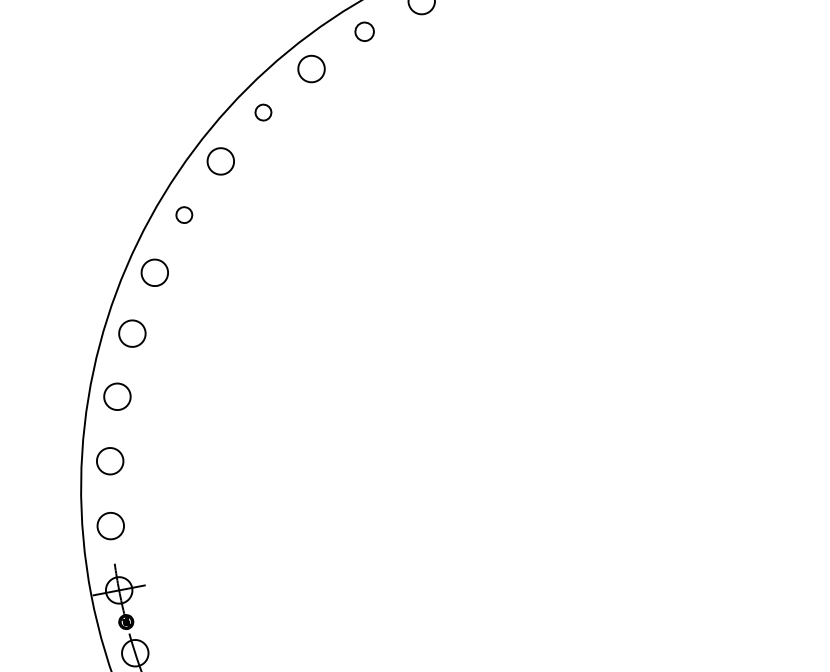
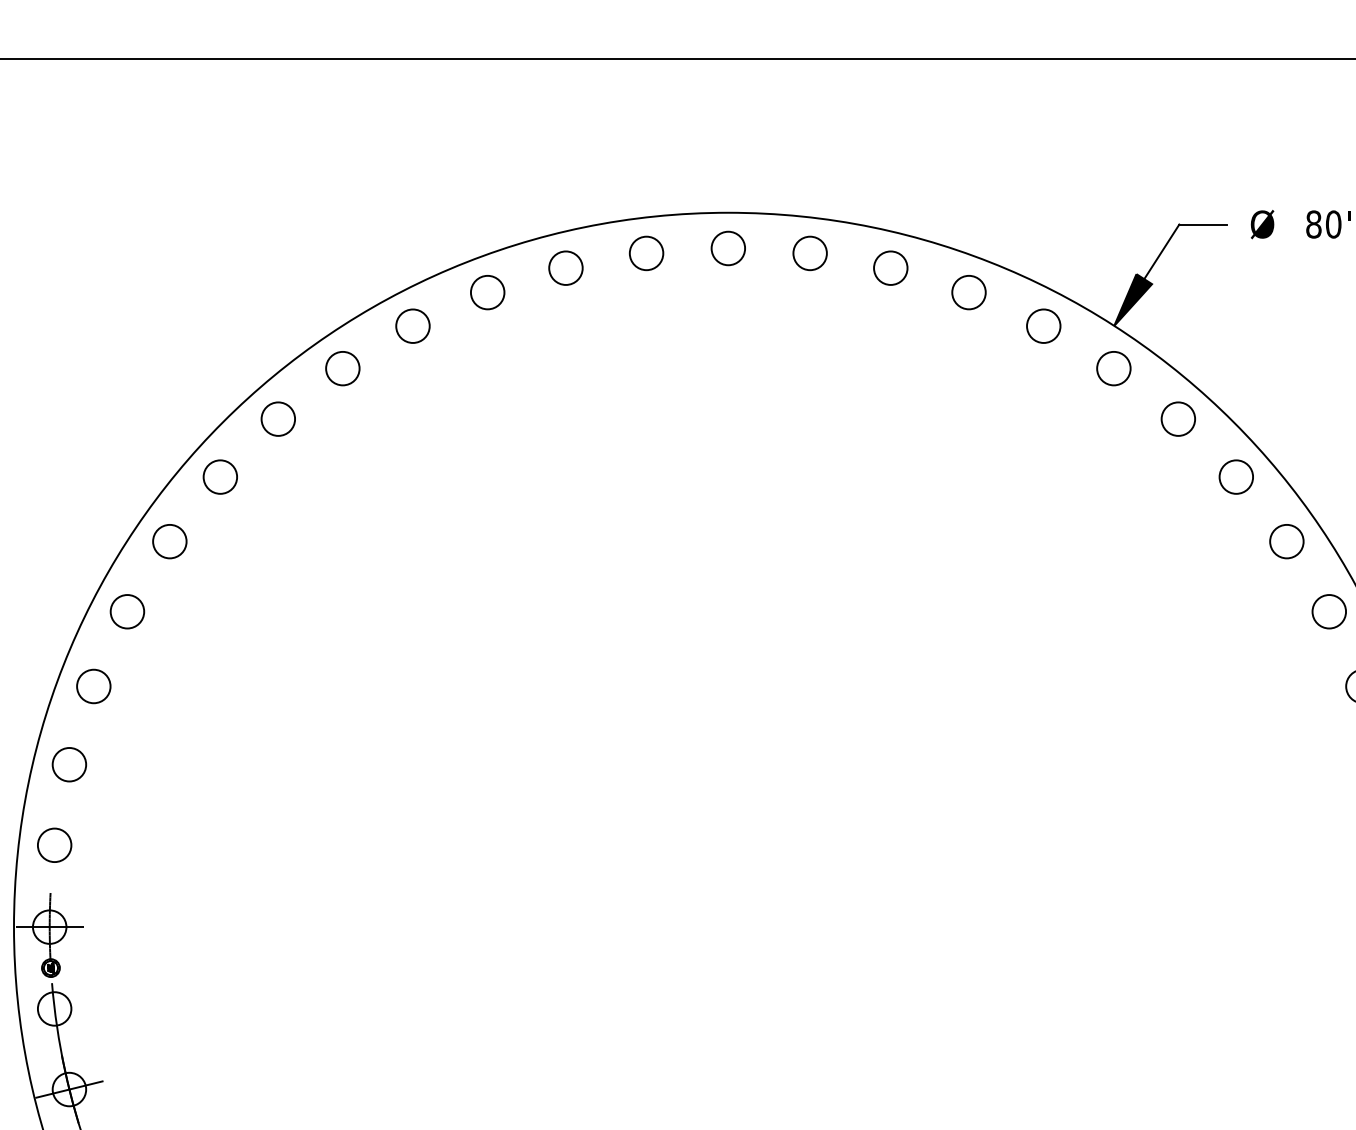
circle: (364, 31) -> (487, 292), size x1.43
circle: (263, 112) -> (342, 368), size x1.67
circle: (183, 214) -> (219, 476), size x1.67

